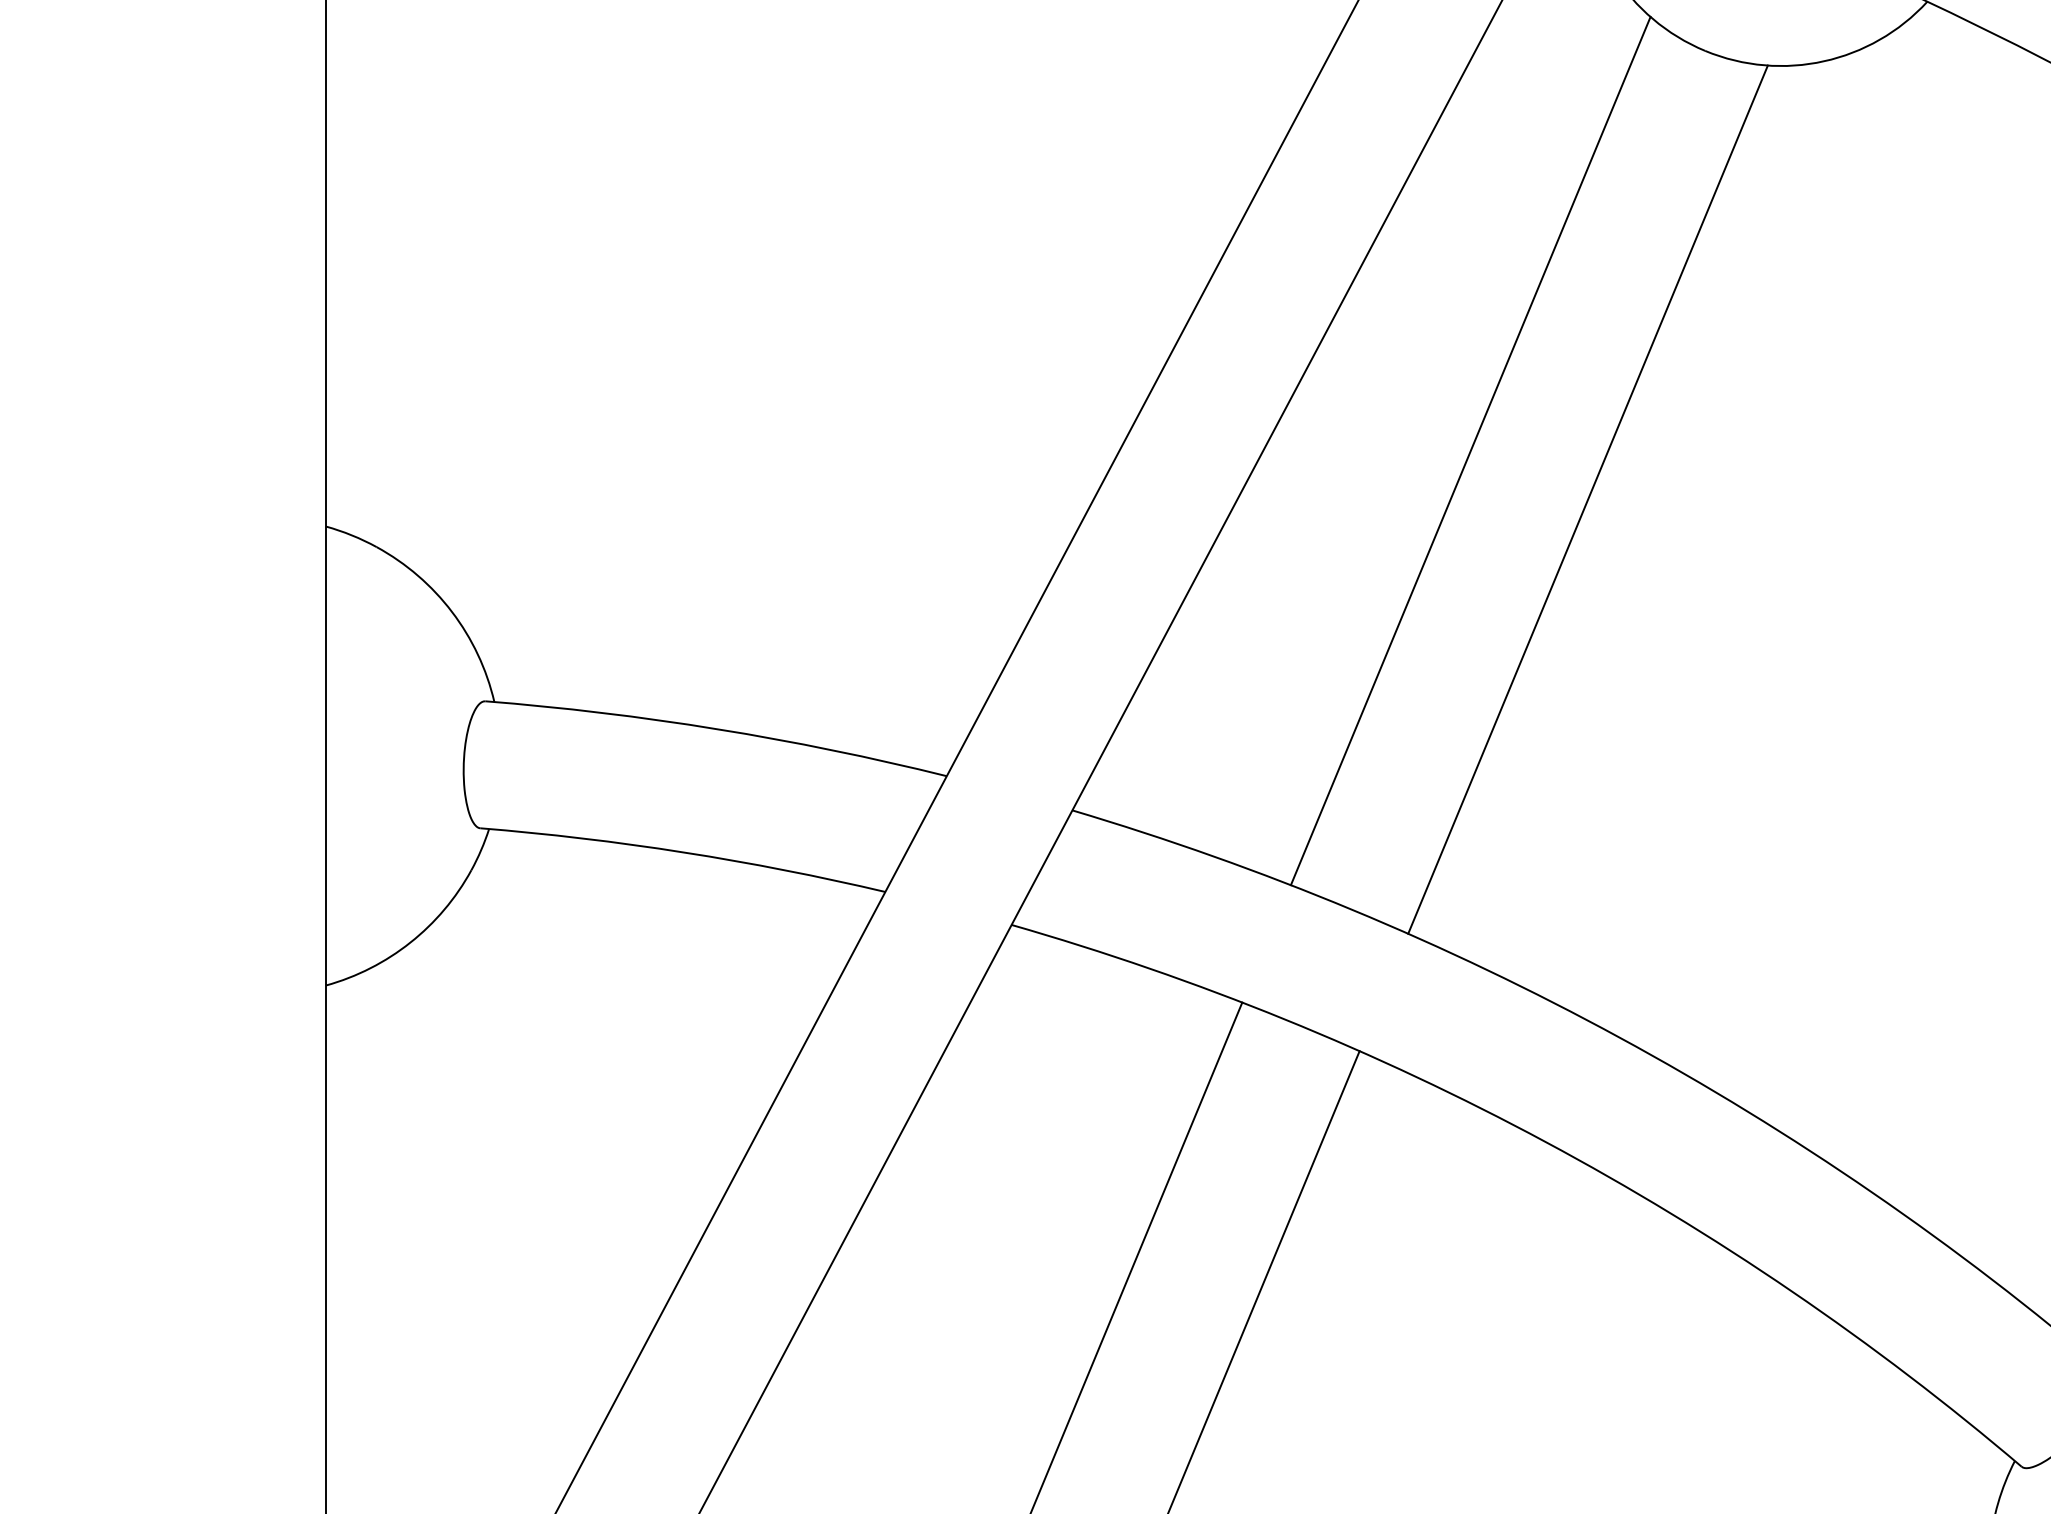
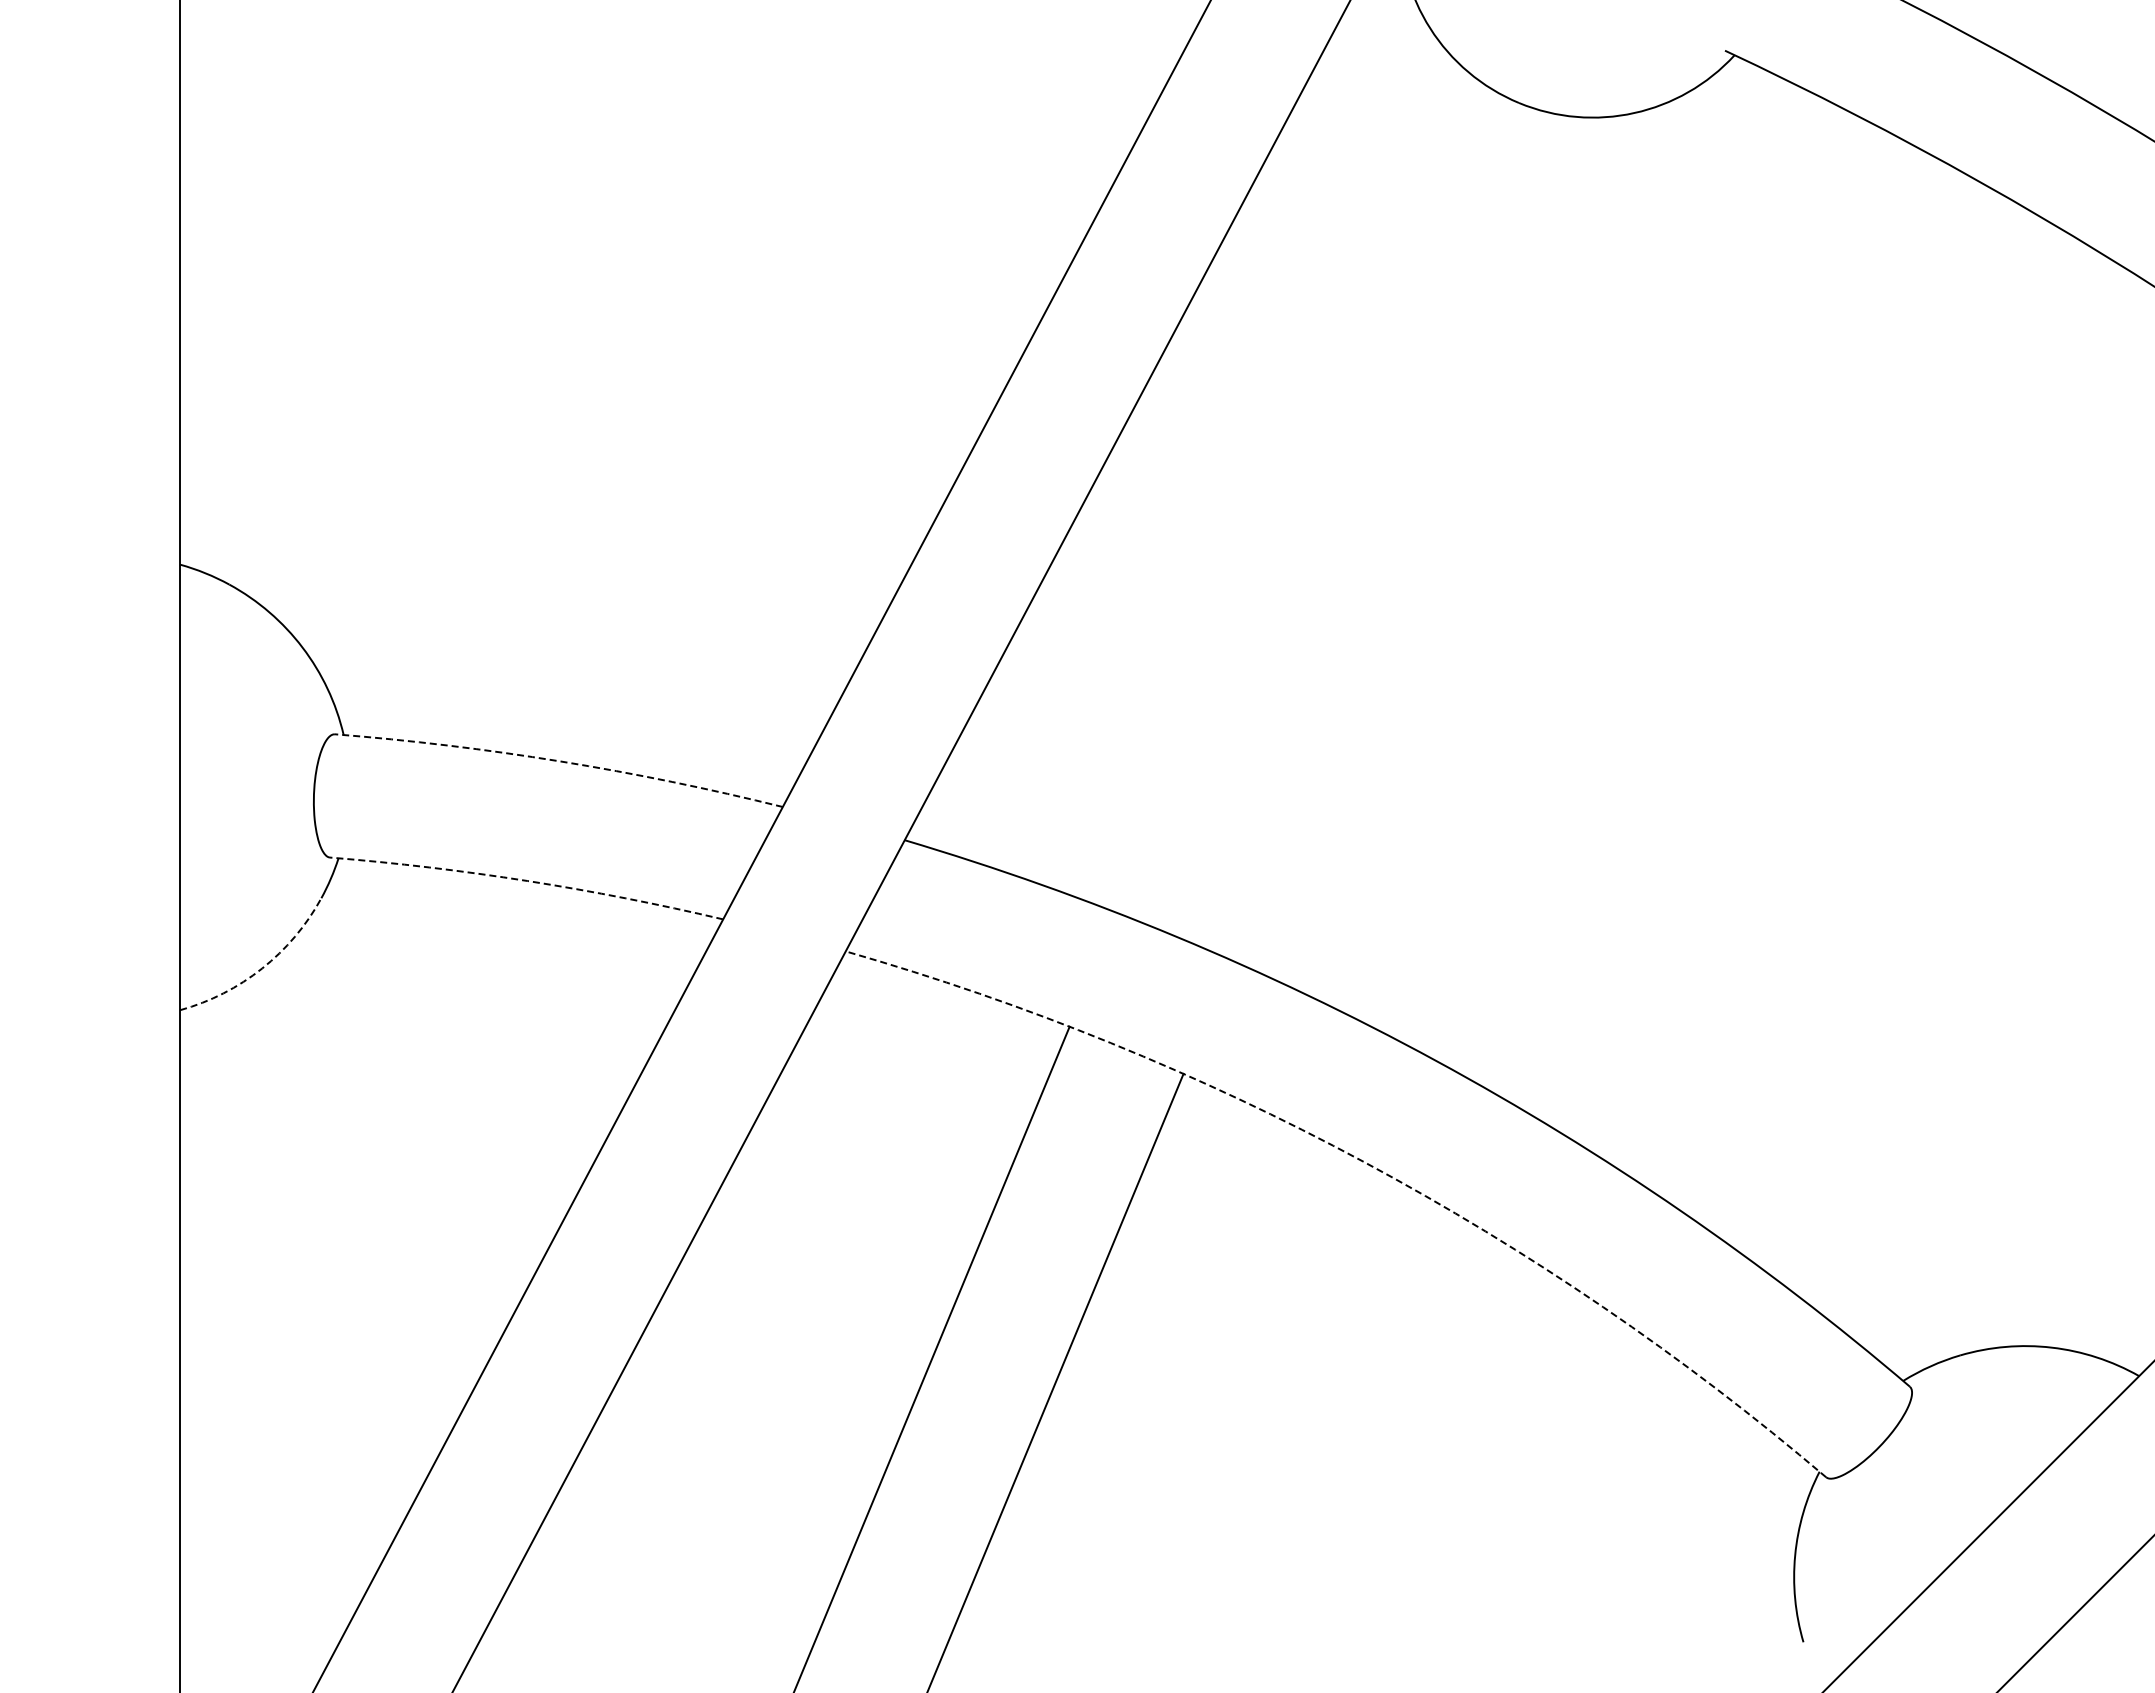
line: (1469, 451) -> (1290, 491), removed
line: (1587, 499) -> (1404, 538), removed
arc: (717, 729) -> (560, 761), solid -> dashed
arc: (683, 852) -> (527, 881), solid -> dashed
arc: (410, 942) -> (262, 968), solid -> dashed
arc: (1546, 1142) -> (1364, 1162), solid -> dashed

